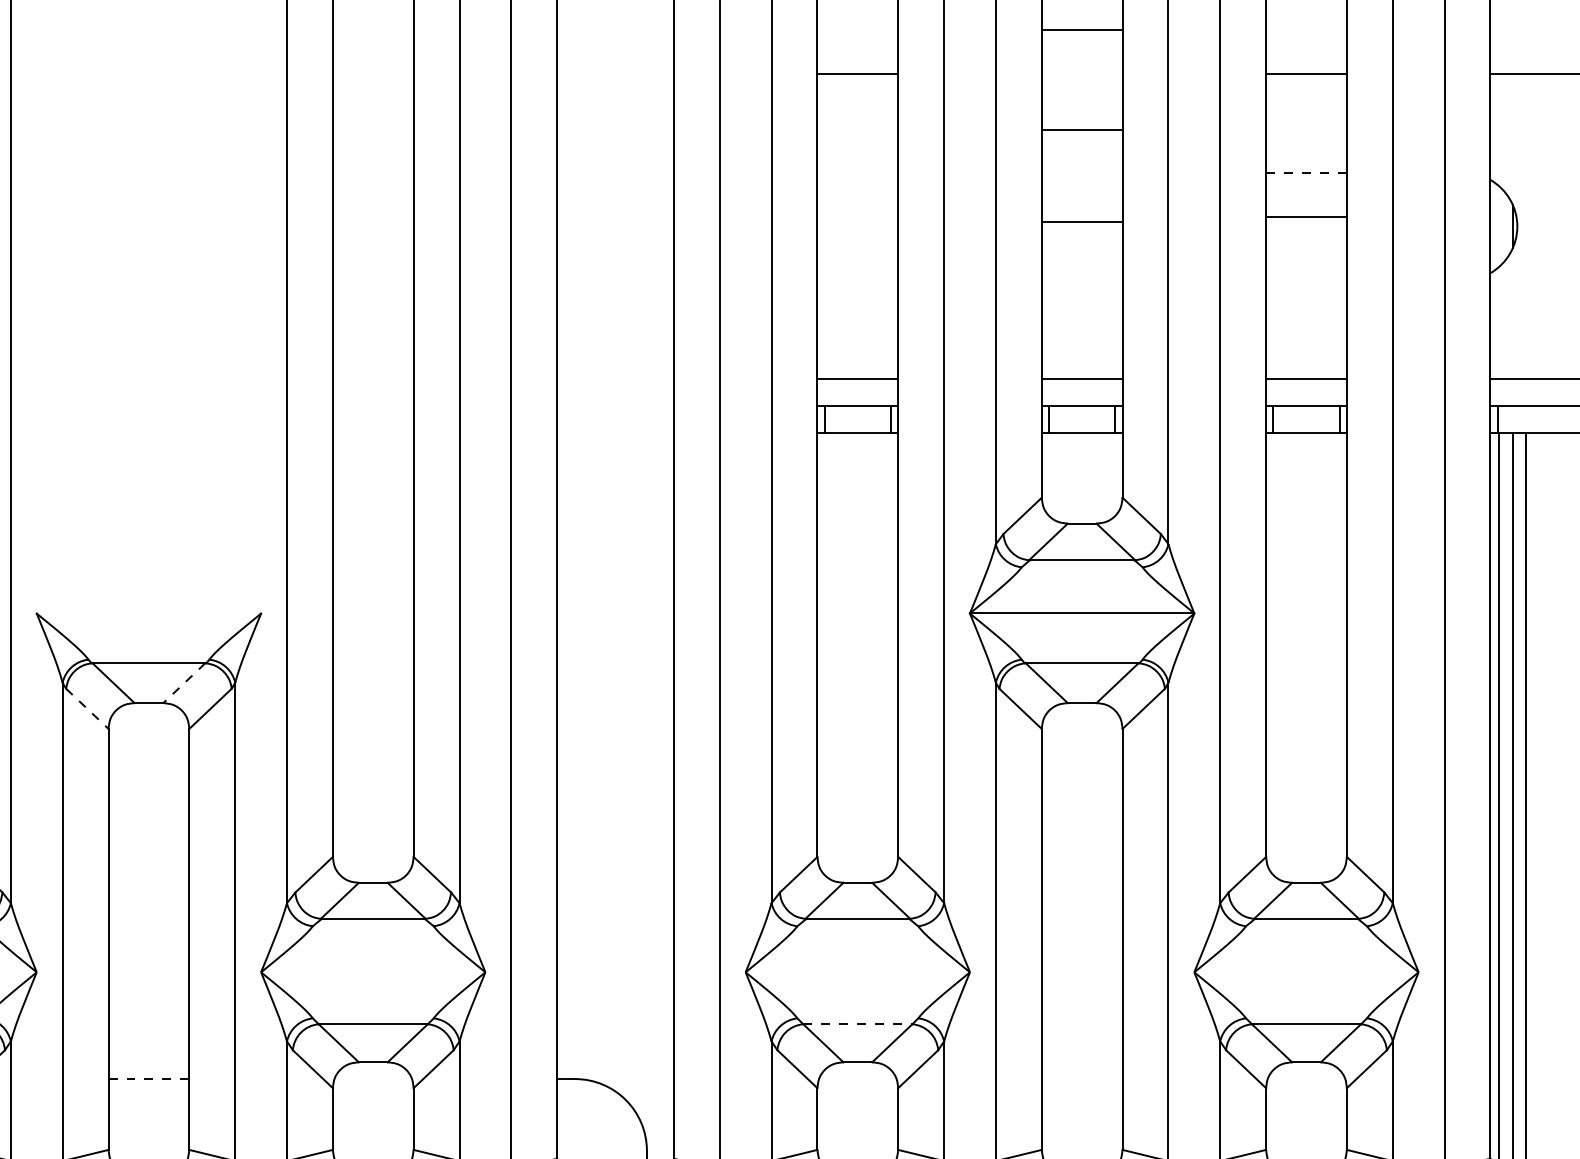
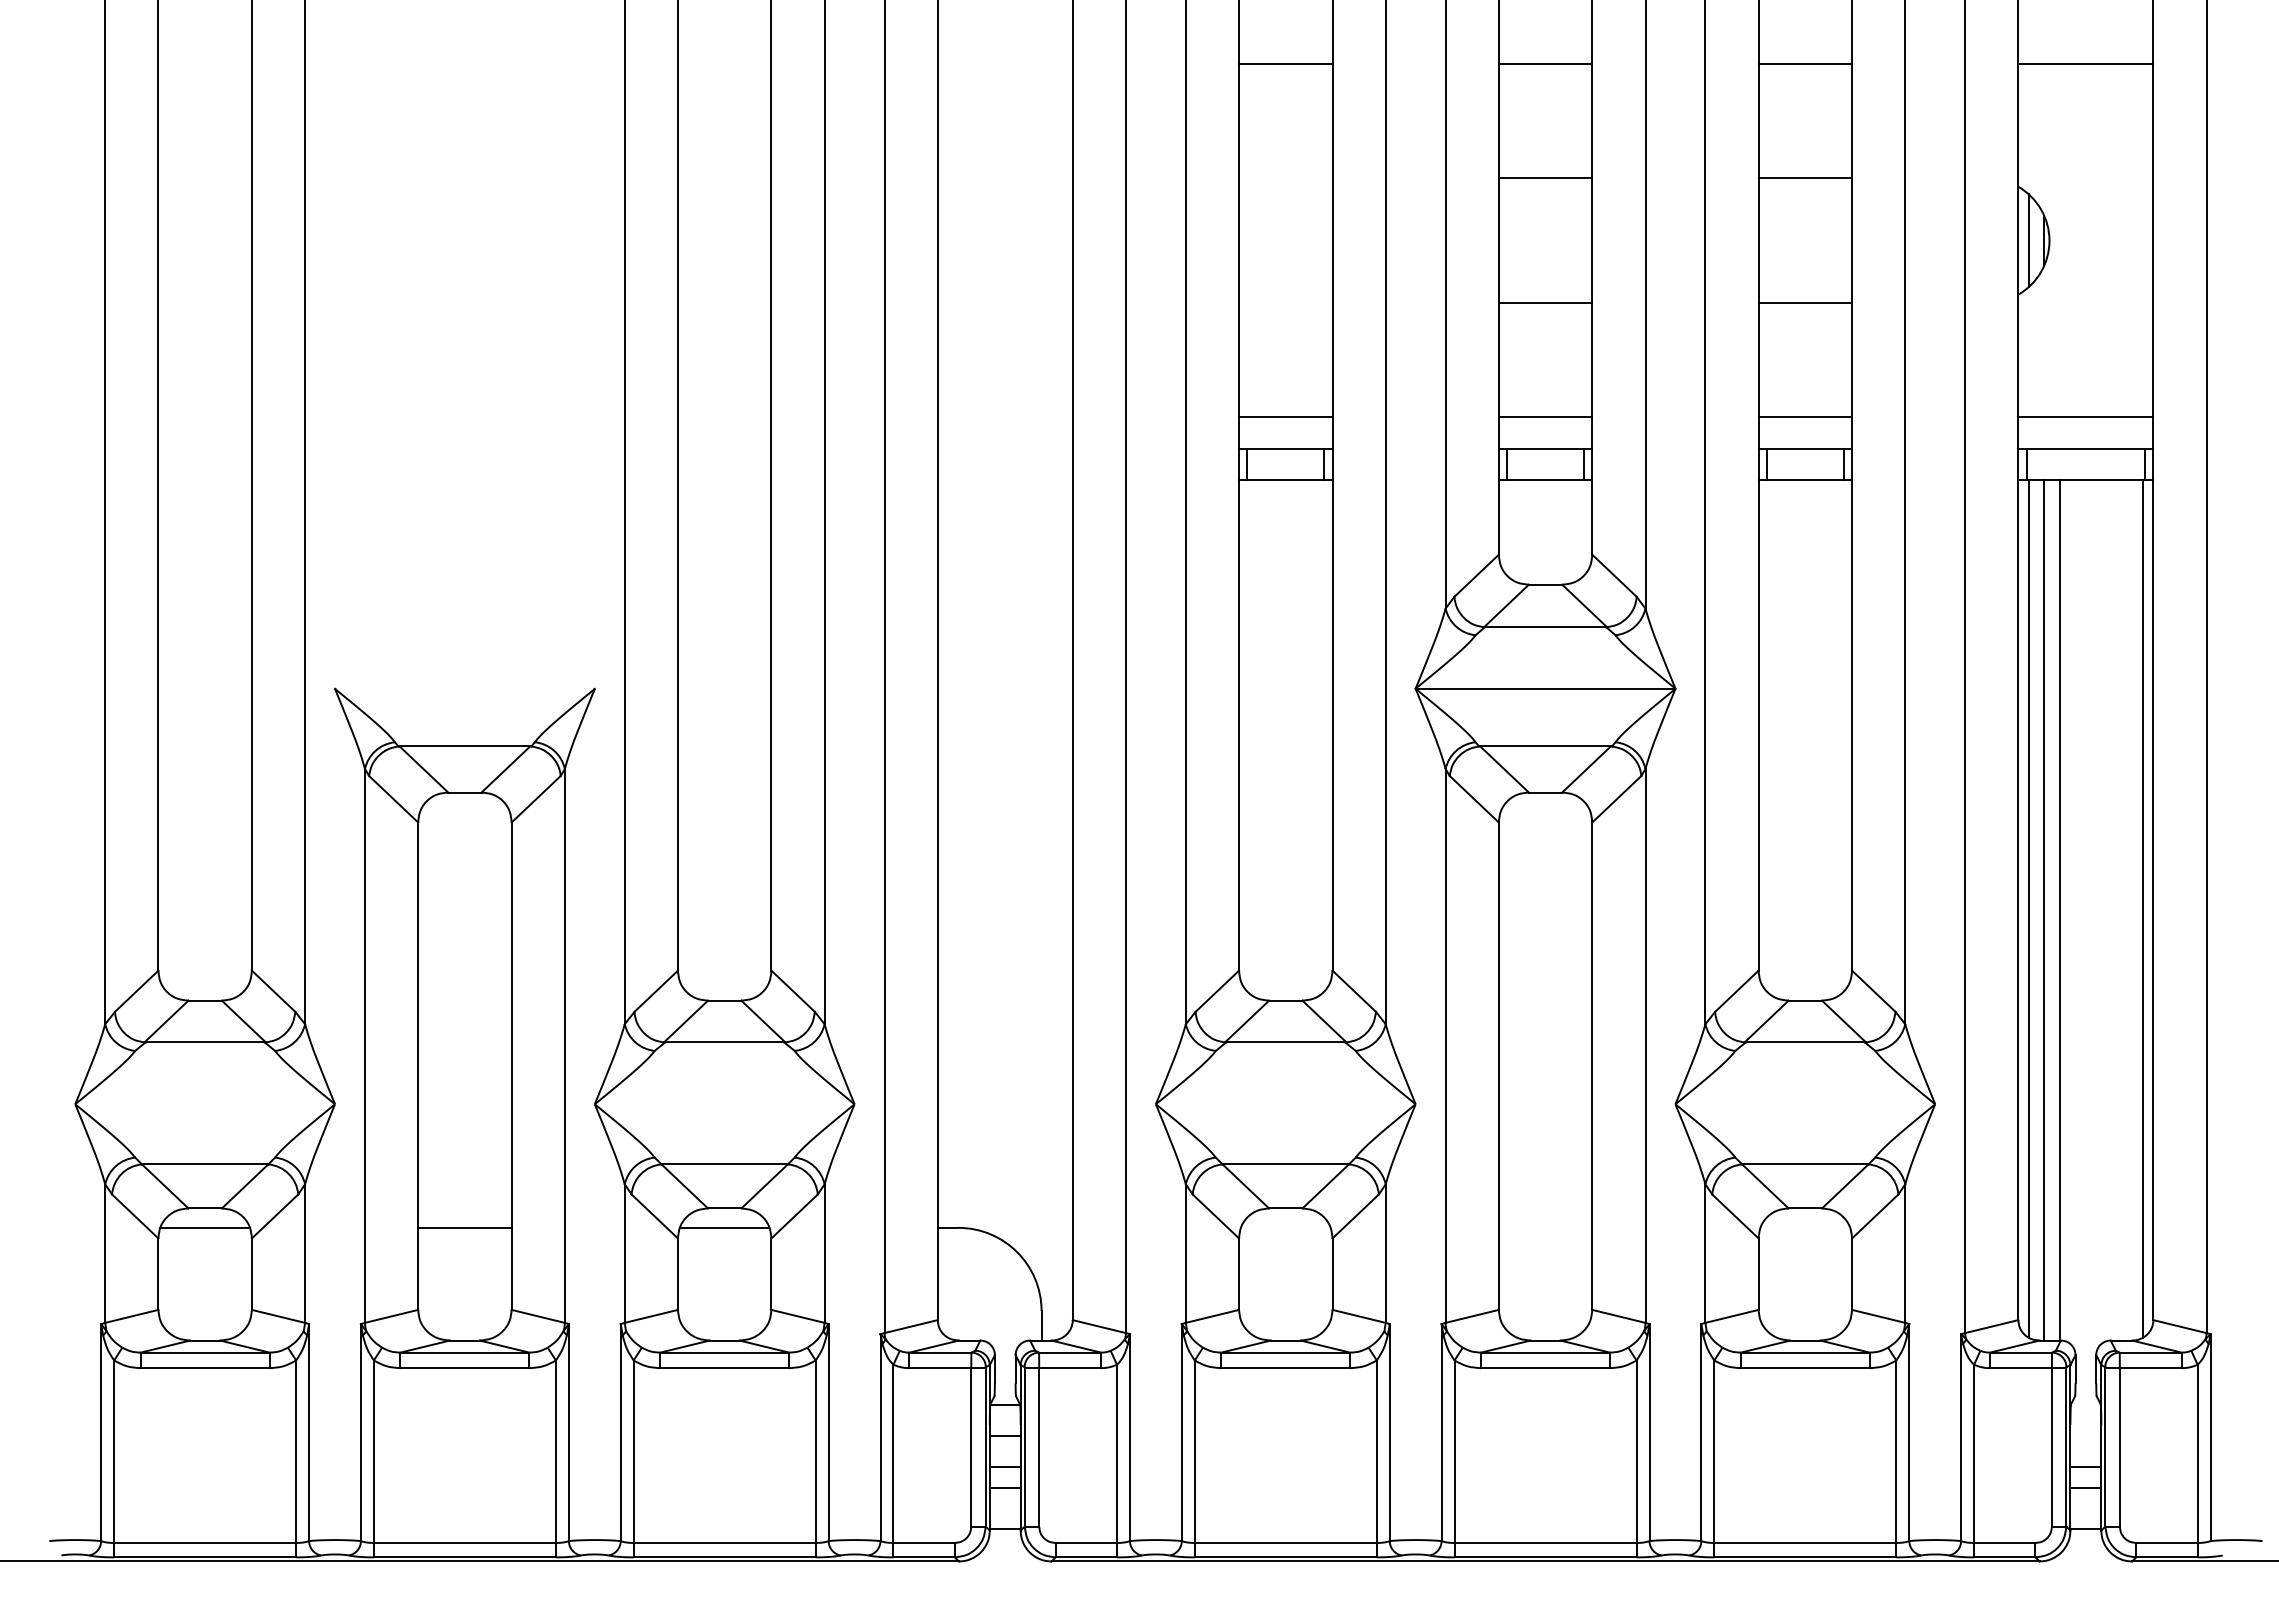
line: (1082, 30) -> (1545, 64), moved
line: (1082, 130) -> (1545, 178), moved
line: (1306, 172) -> (1805, 178), dashed -> solid
line: (1306, 217) -> (1805, 303), moved
line: (1082, 222) -> (1545, 303), moved
line: (1499, 226) -> (2028, 240), added
line: (183, 683) -> (505, 769), dashed -> solid
line: (87, 709) -> (393, 799), dashed -> solid
line: (858, 1024) -> (1286, 1164), dashed -> solid
line: (148, 1078) -> (464, 1227), dashed -> solid
line: (373, 1078) -> (724, 1227), added

